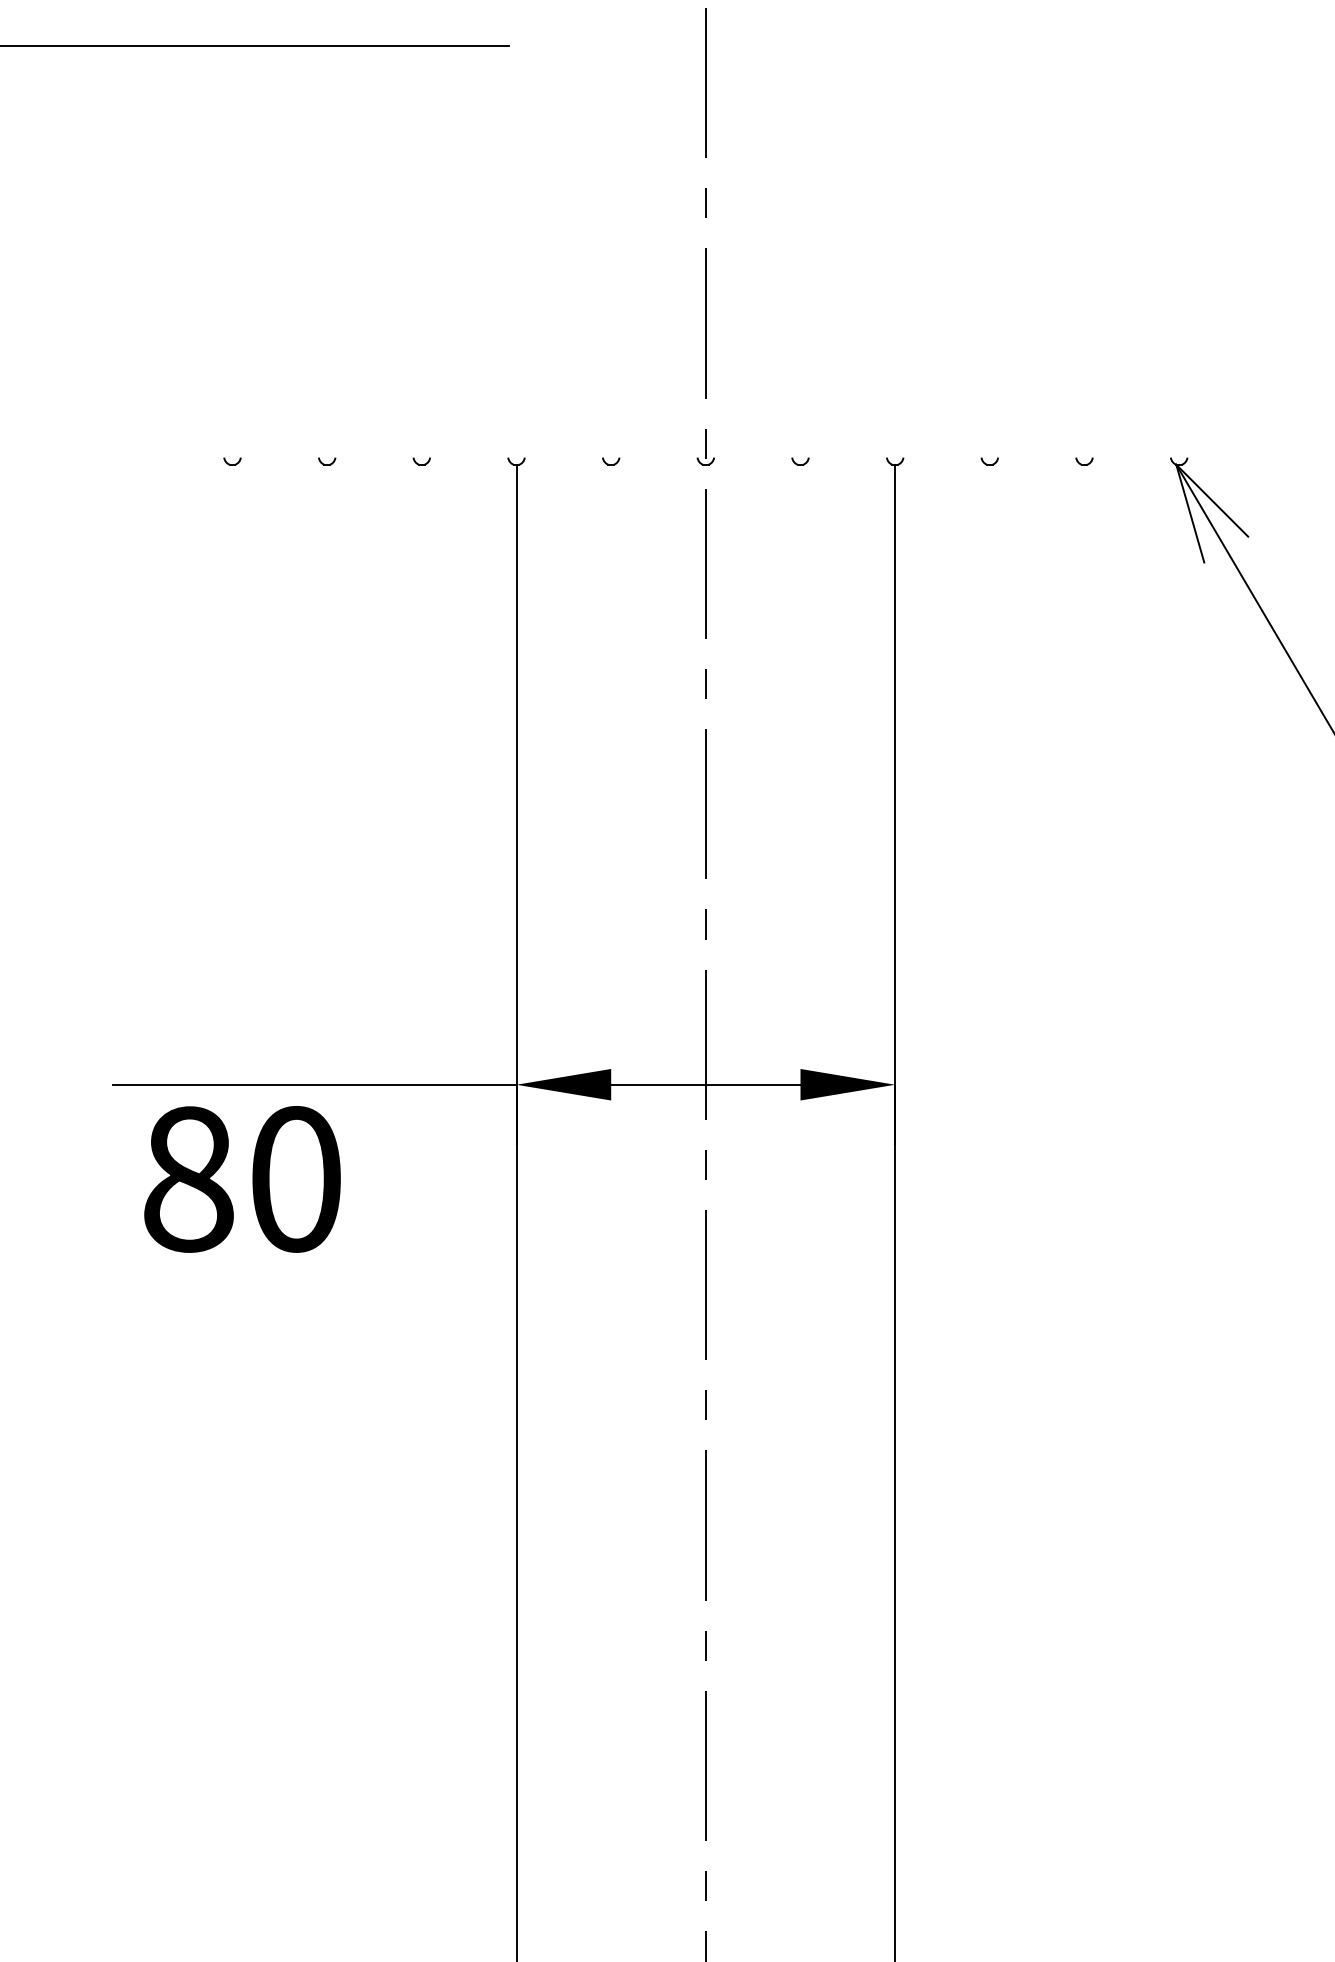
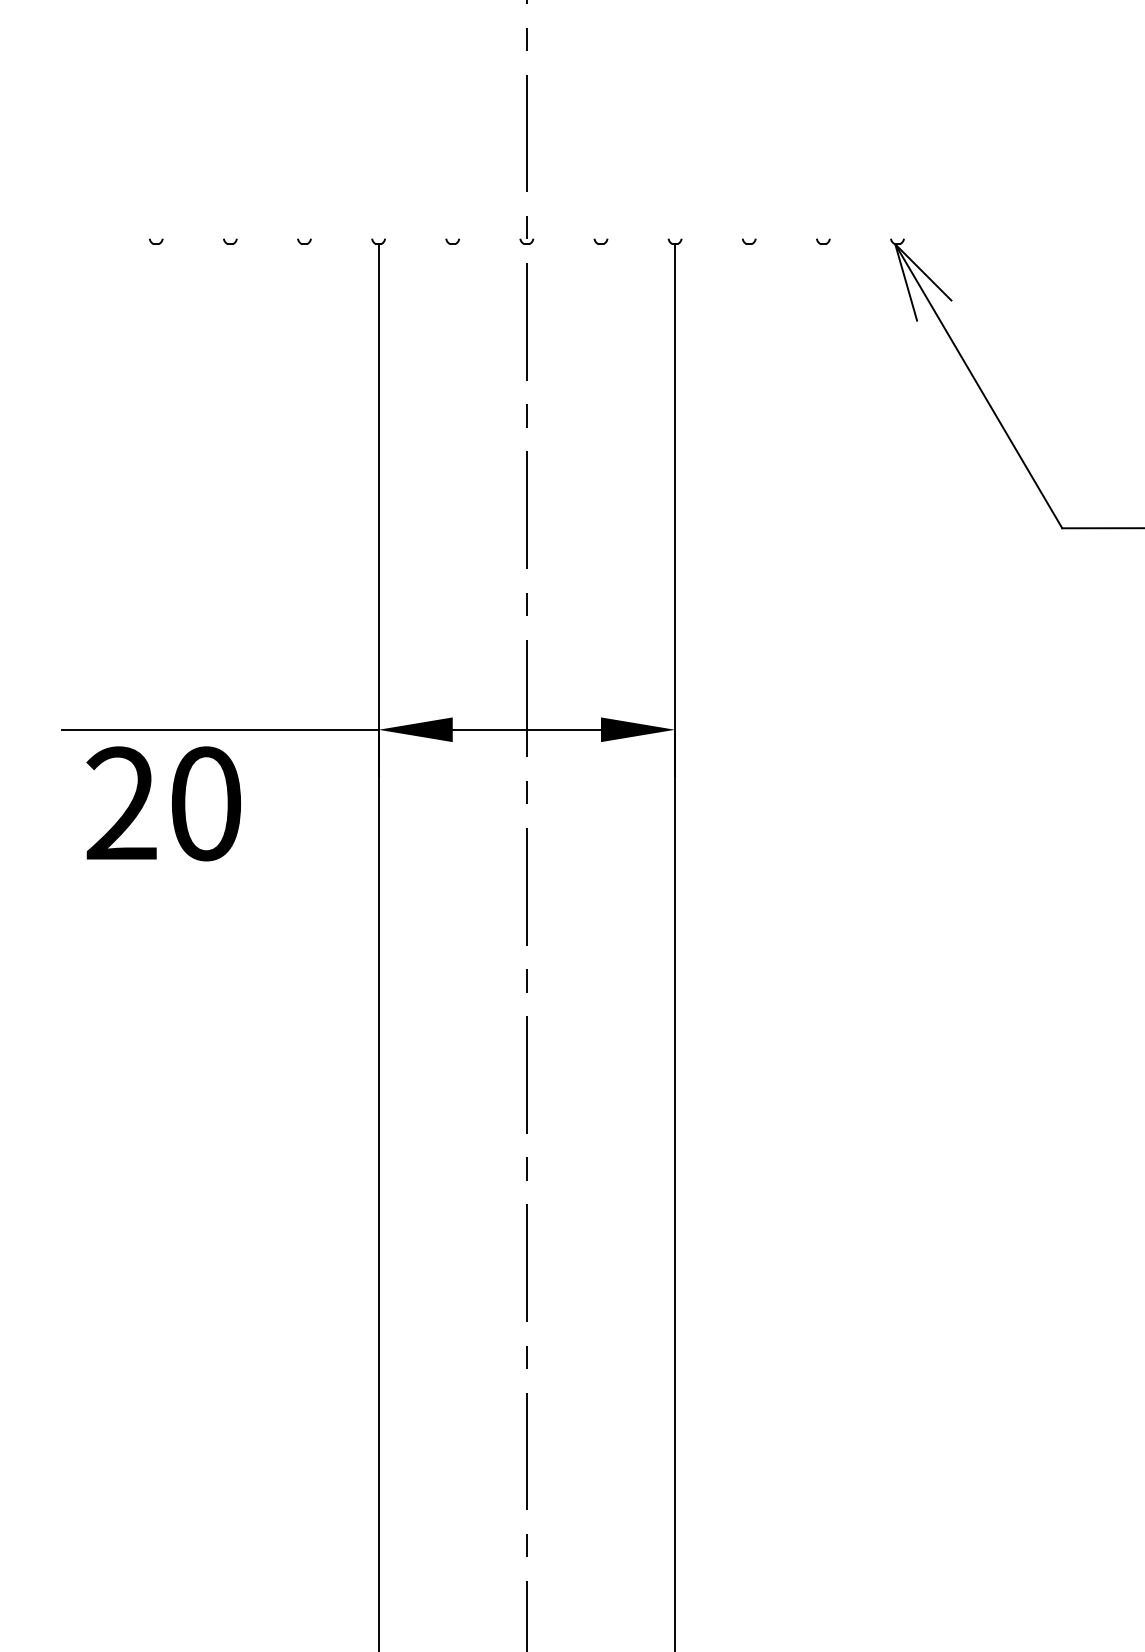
text: (188, 1178) -> (121, 803), 80 -> 20

